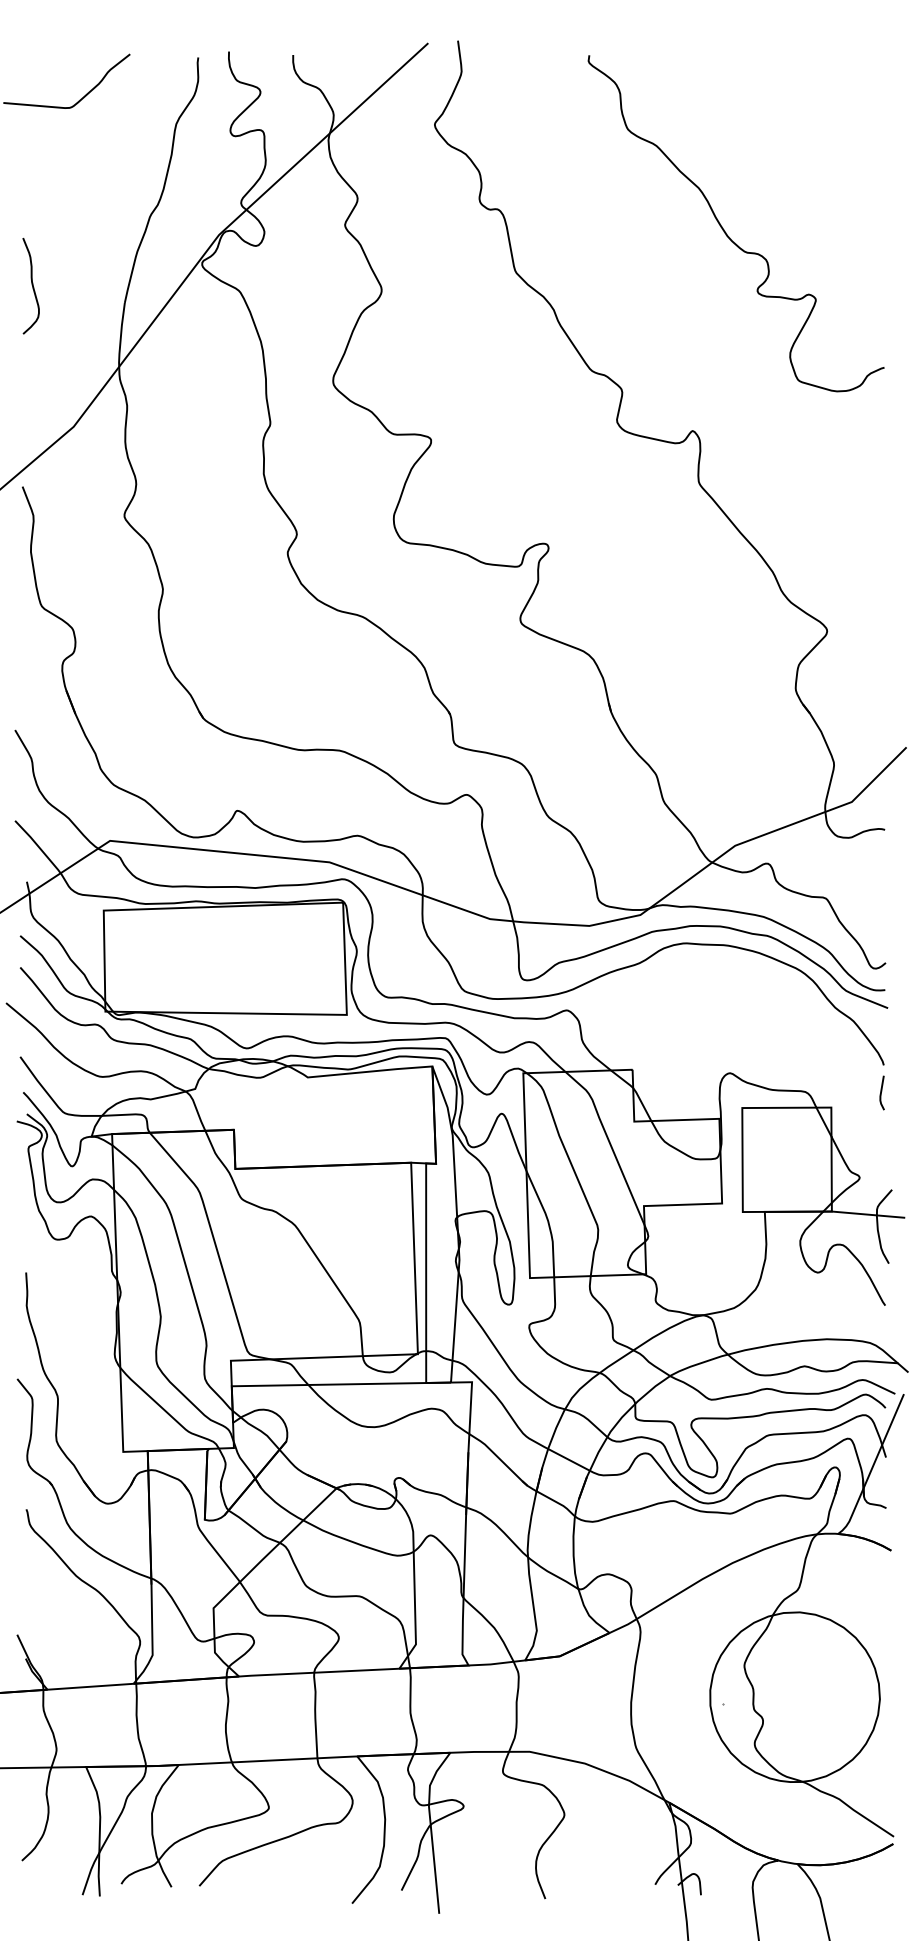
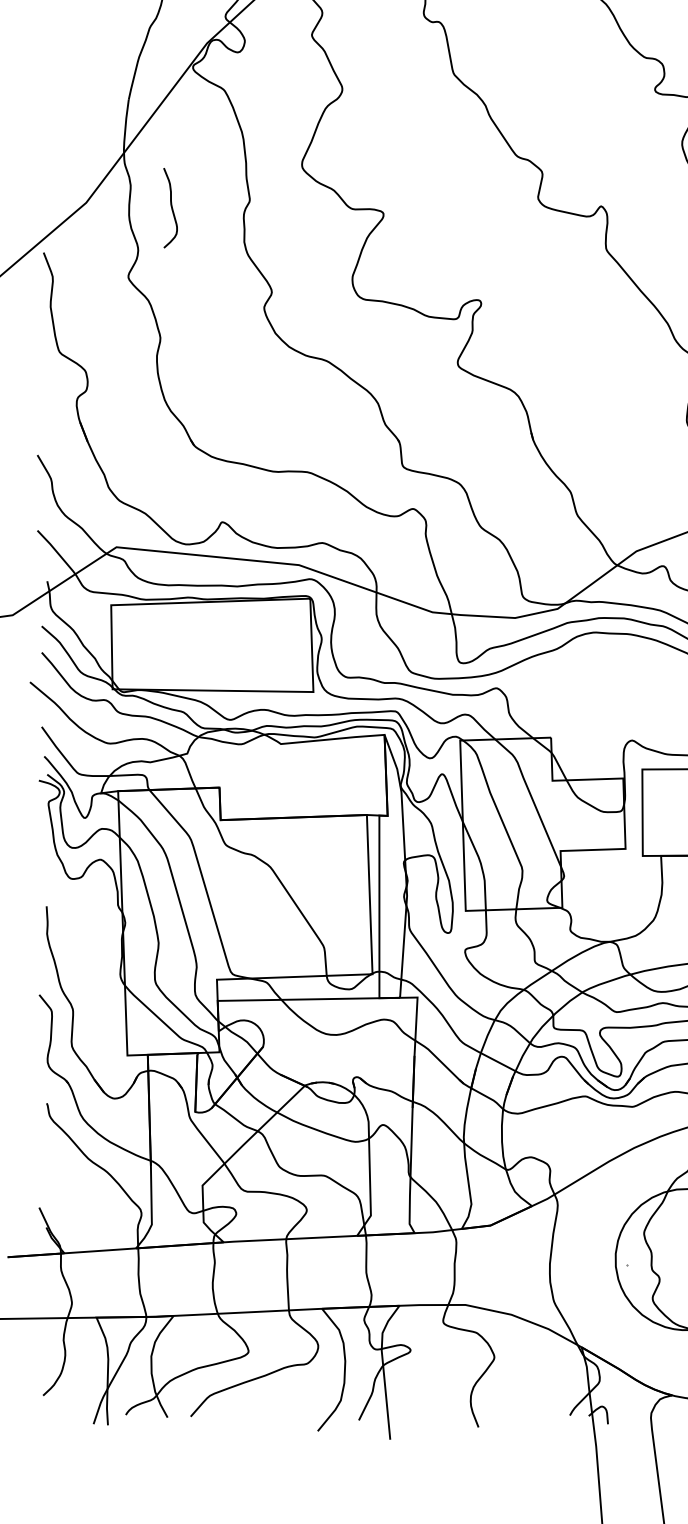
curve: (31, 285) -> (170, 207), moved

